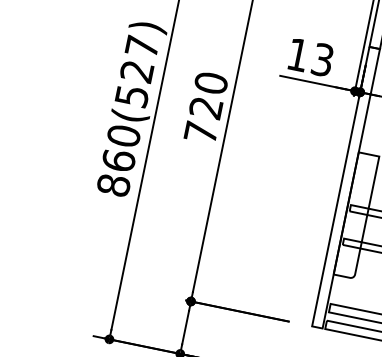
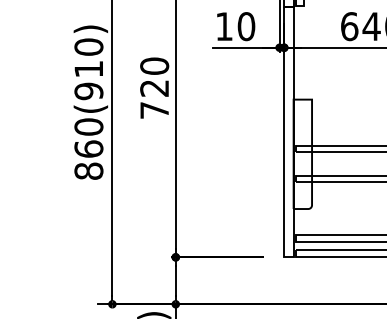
text: (322, 59) -> (246, 26), 13 -> 10
text: (136, 71) -> (88, 69), 860(527) -> 860(910)

